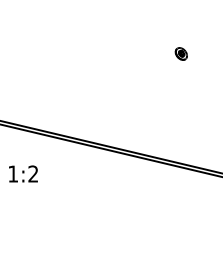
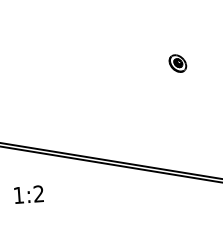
part: (181, 53) -> (178, 63), size x1.43

